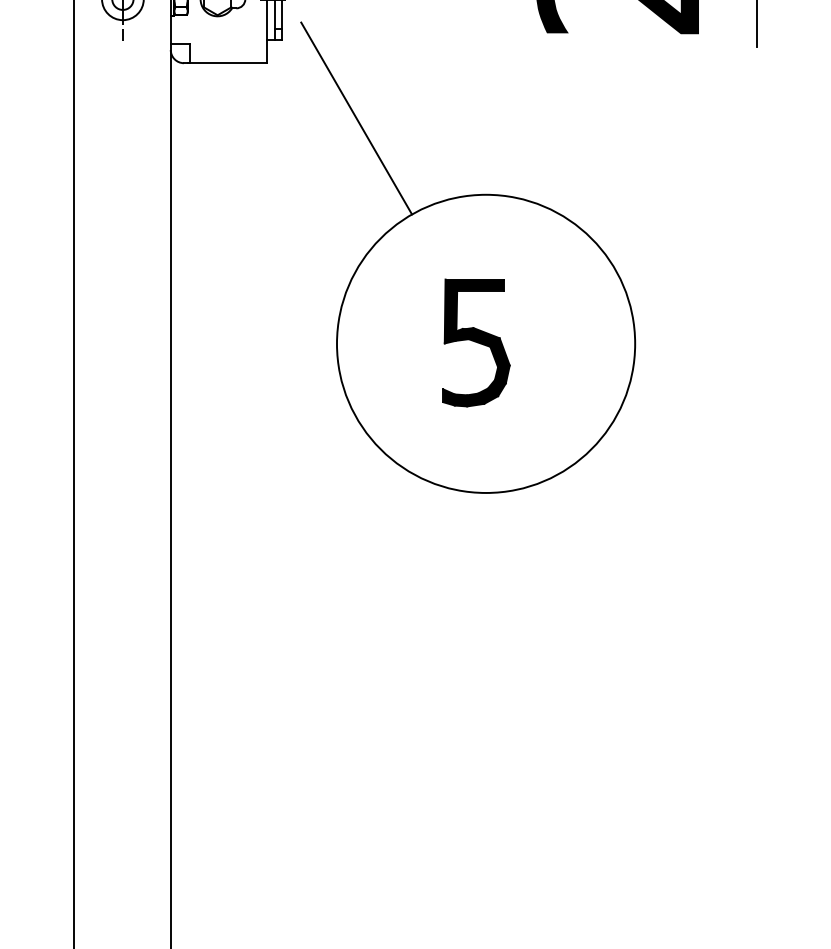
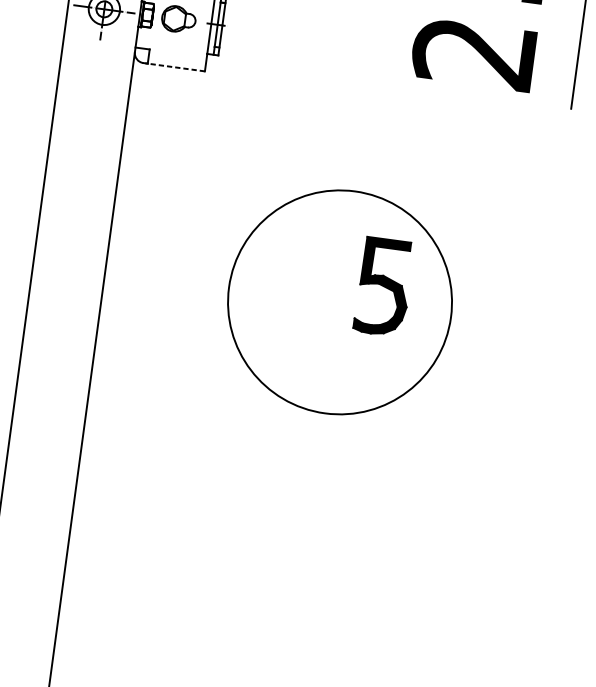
line: (227, 63) -> (175, 67), solid -> dashed
line: (356, 118) -> (266, 121), removed
part: (476, 342) -> (384, 286), moved

